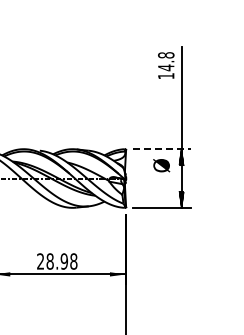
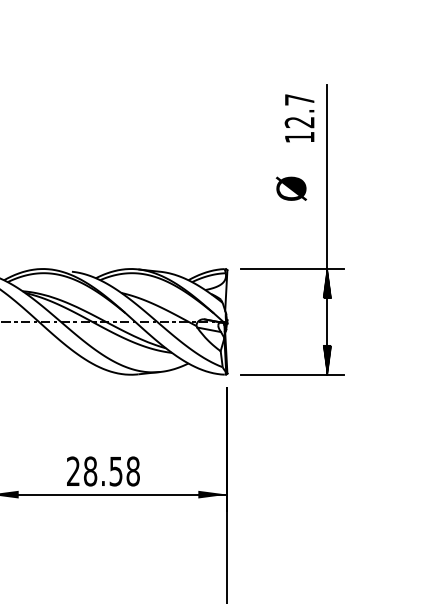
text: (166, 61) -> (300, 110), 14.8 -> 12.7
line: (162, 149) -> (292, 269), dashed -> solid
text: (161, 165) -> (291, 188), moved
text: (63, 261) -> (114, 471), 28.98 -> 28.58

